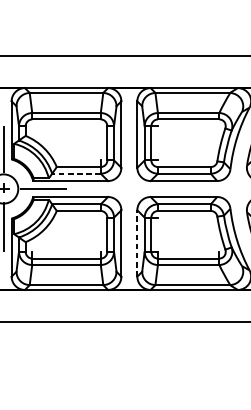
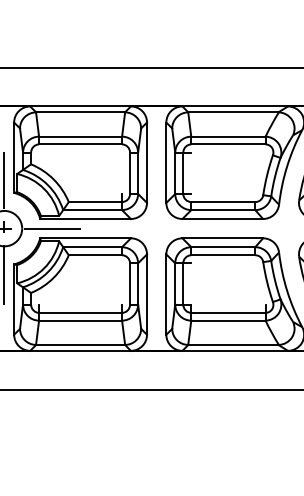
line: (76, 174) -> (92, 210), dashed -> solid
line: (137, 243) -> (166, 294), dashed -> solid

